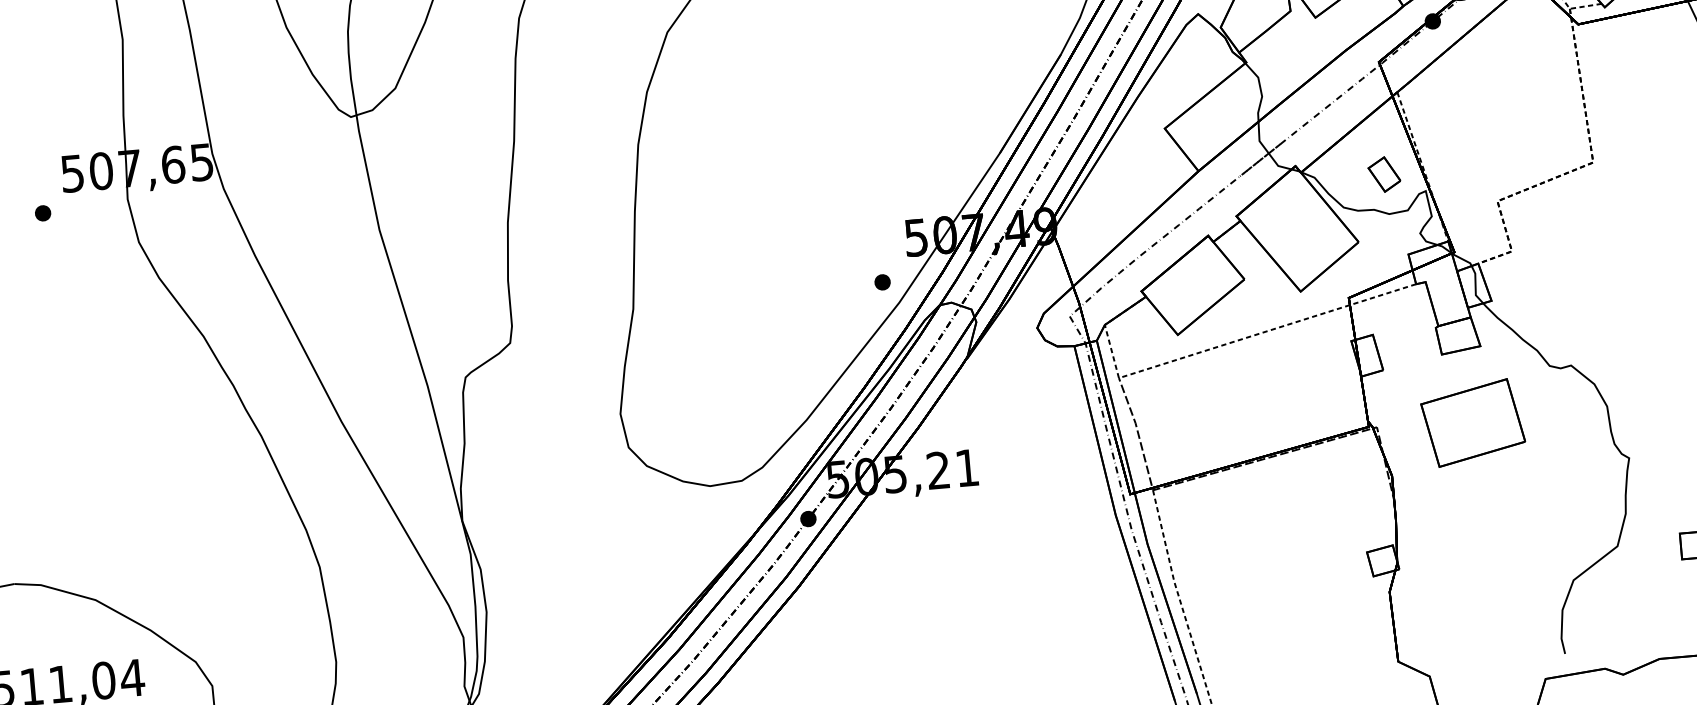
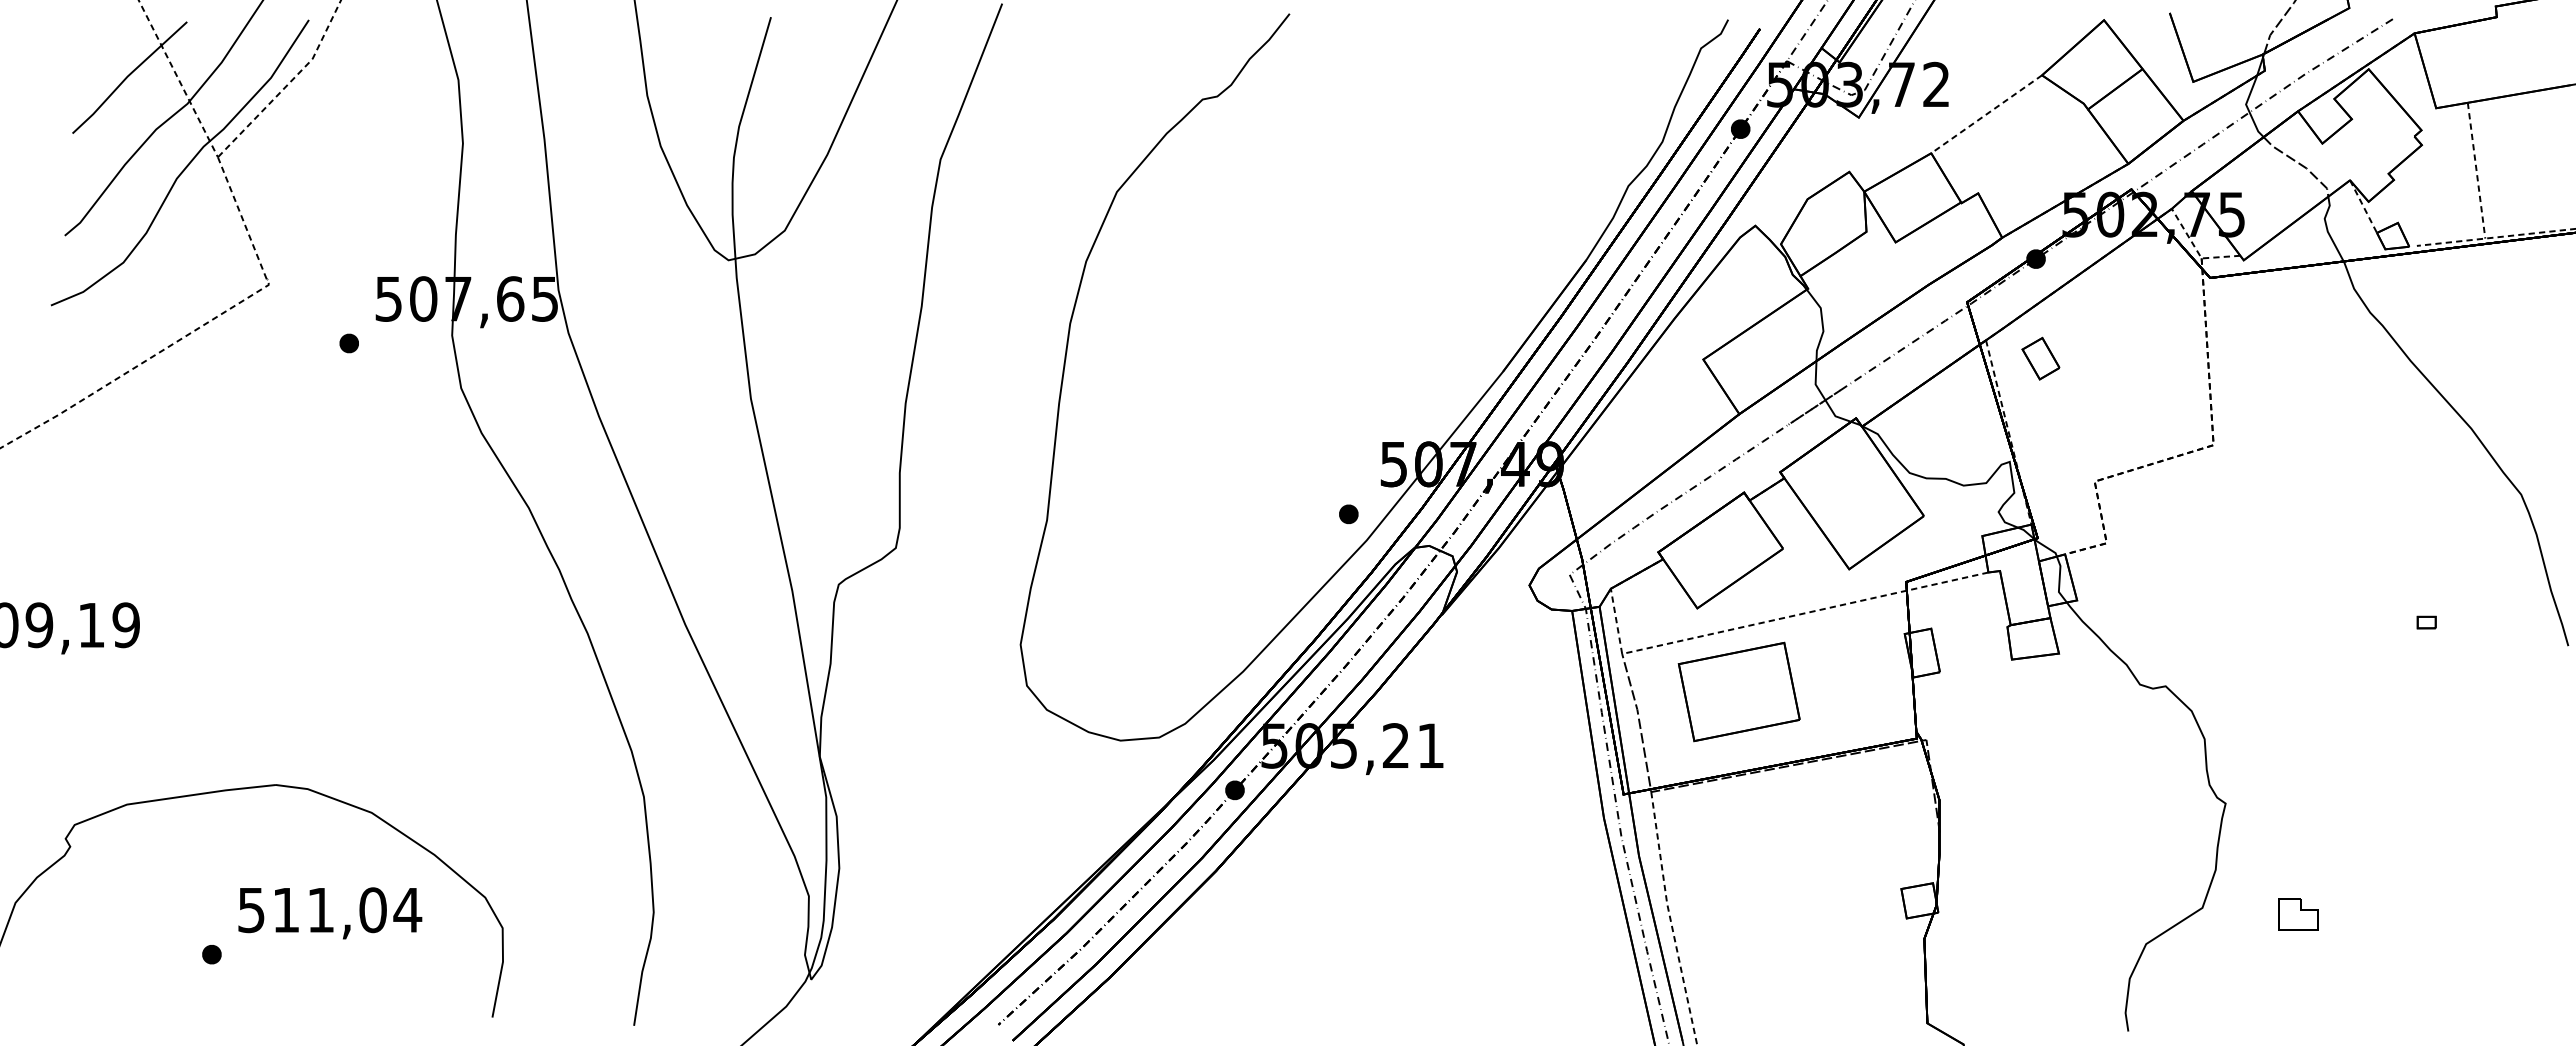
part: (1384, 174) -> (2040, 358), moved
part: (1472, 422) -> (1738, 691), moved

